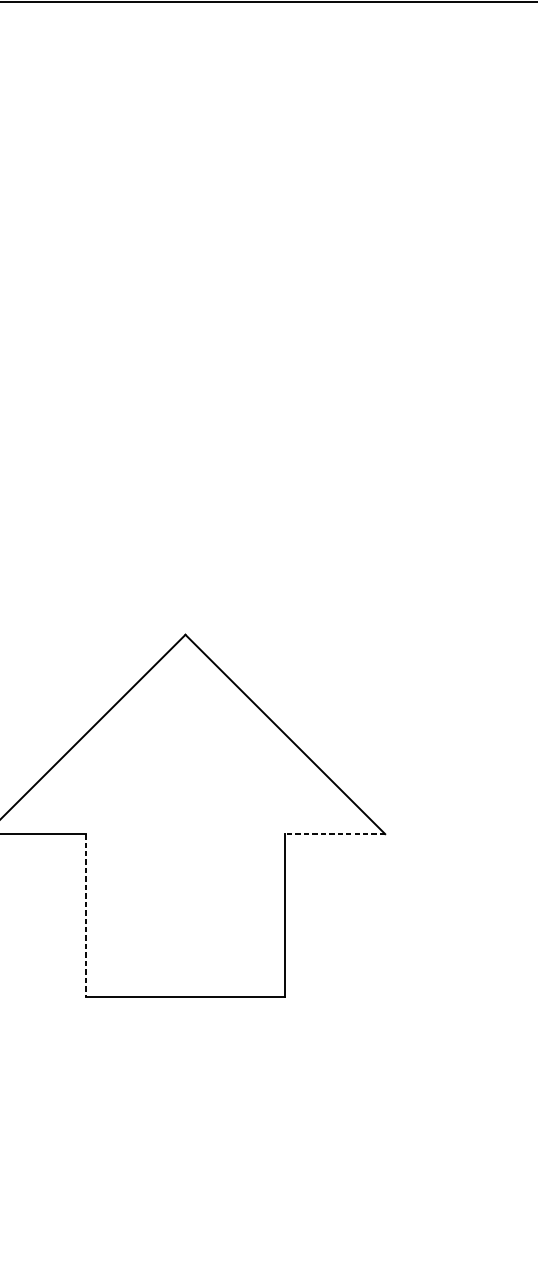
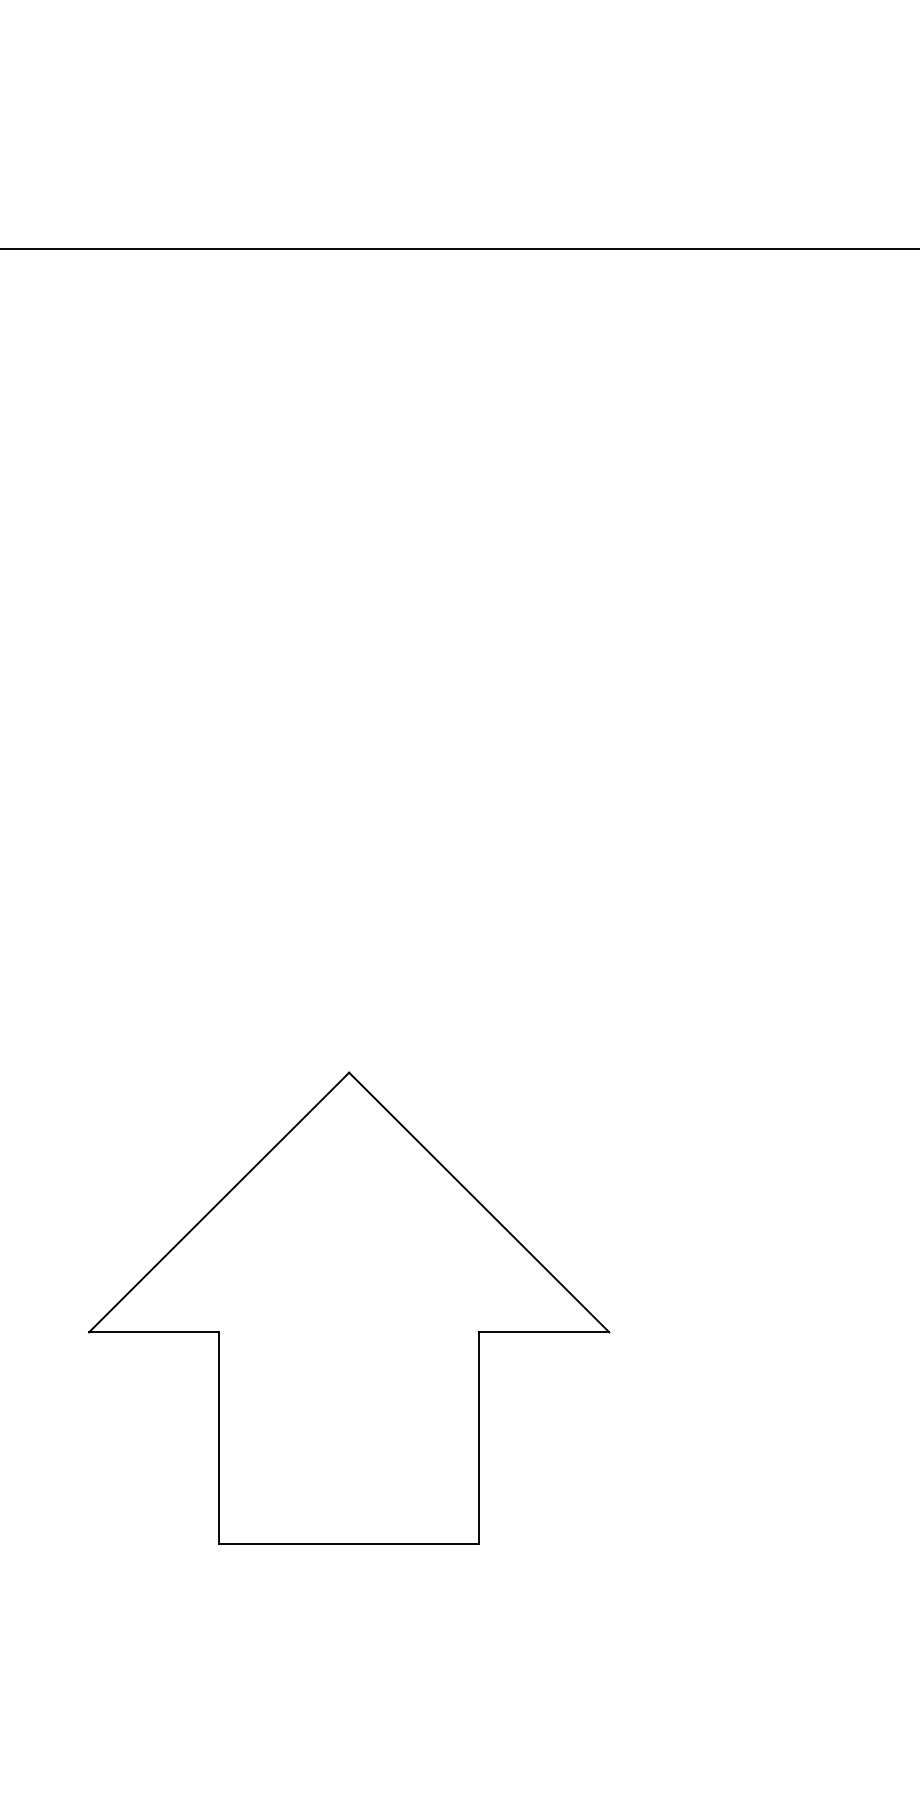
line: (334, 834) -> (543, 1332), dashed -> solid
line: (85, 915) -> (219, 1438), dashed -> solid

